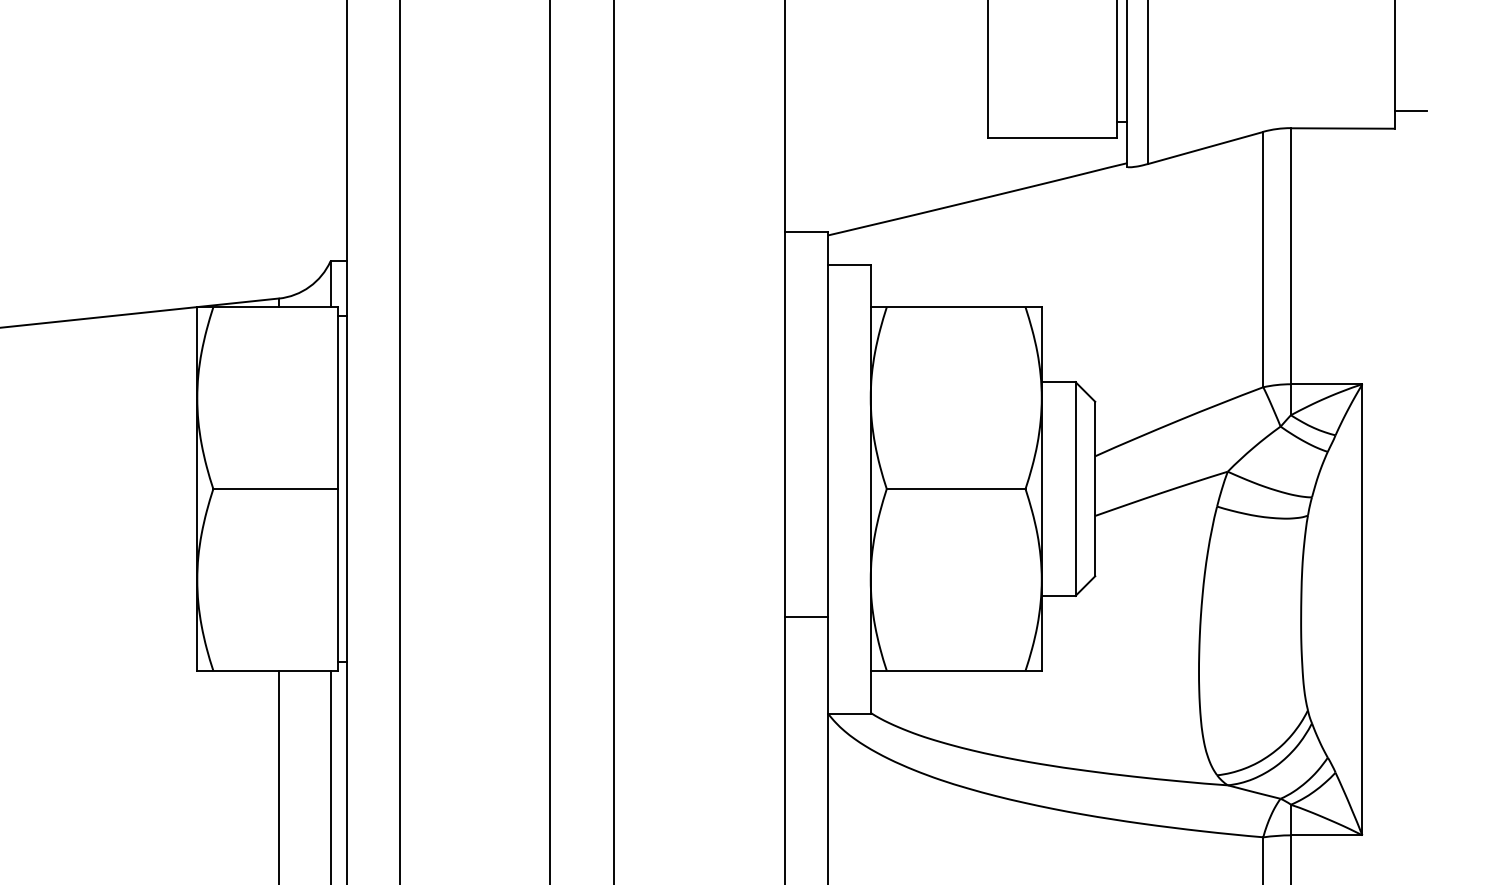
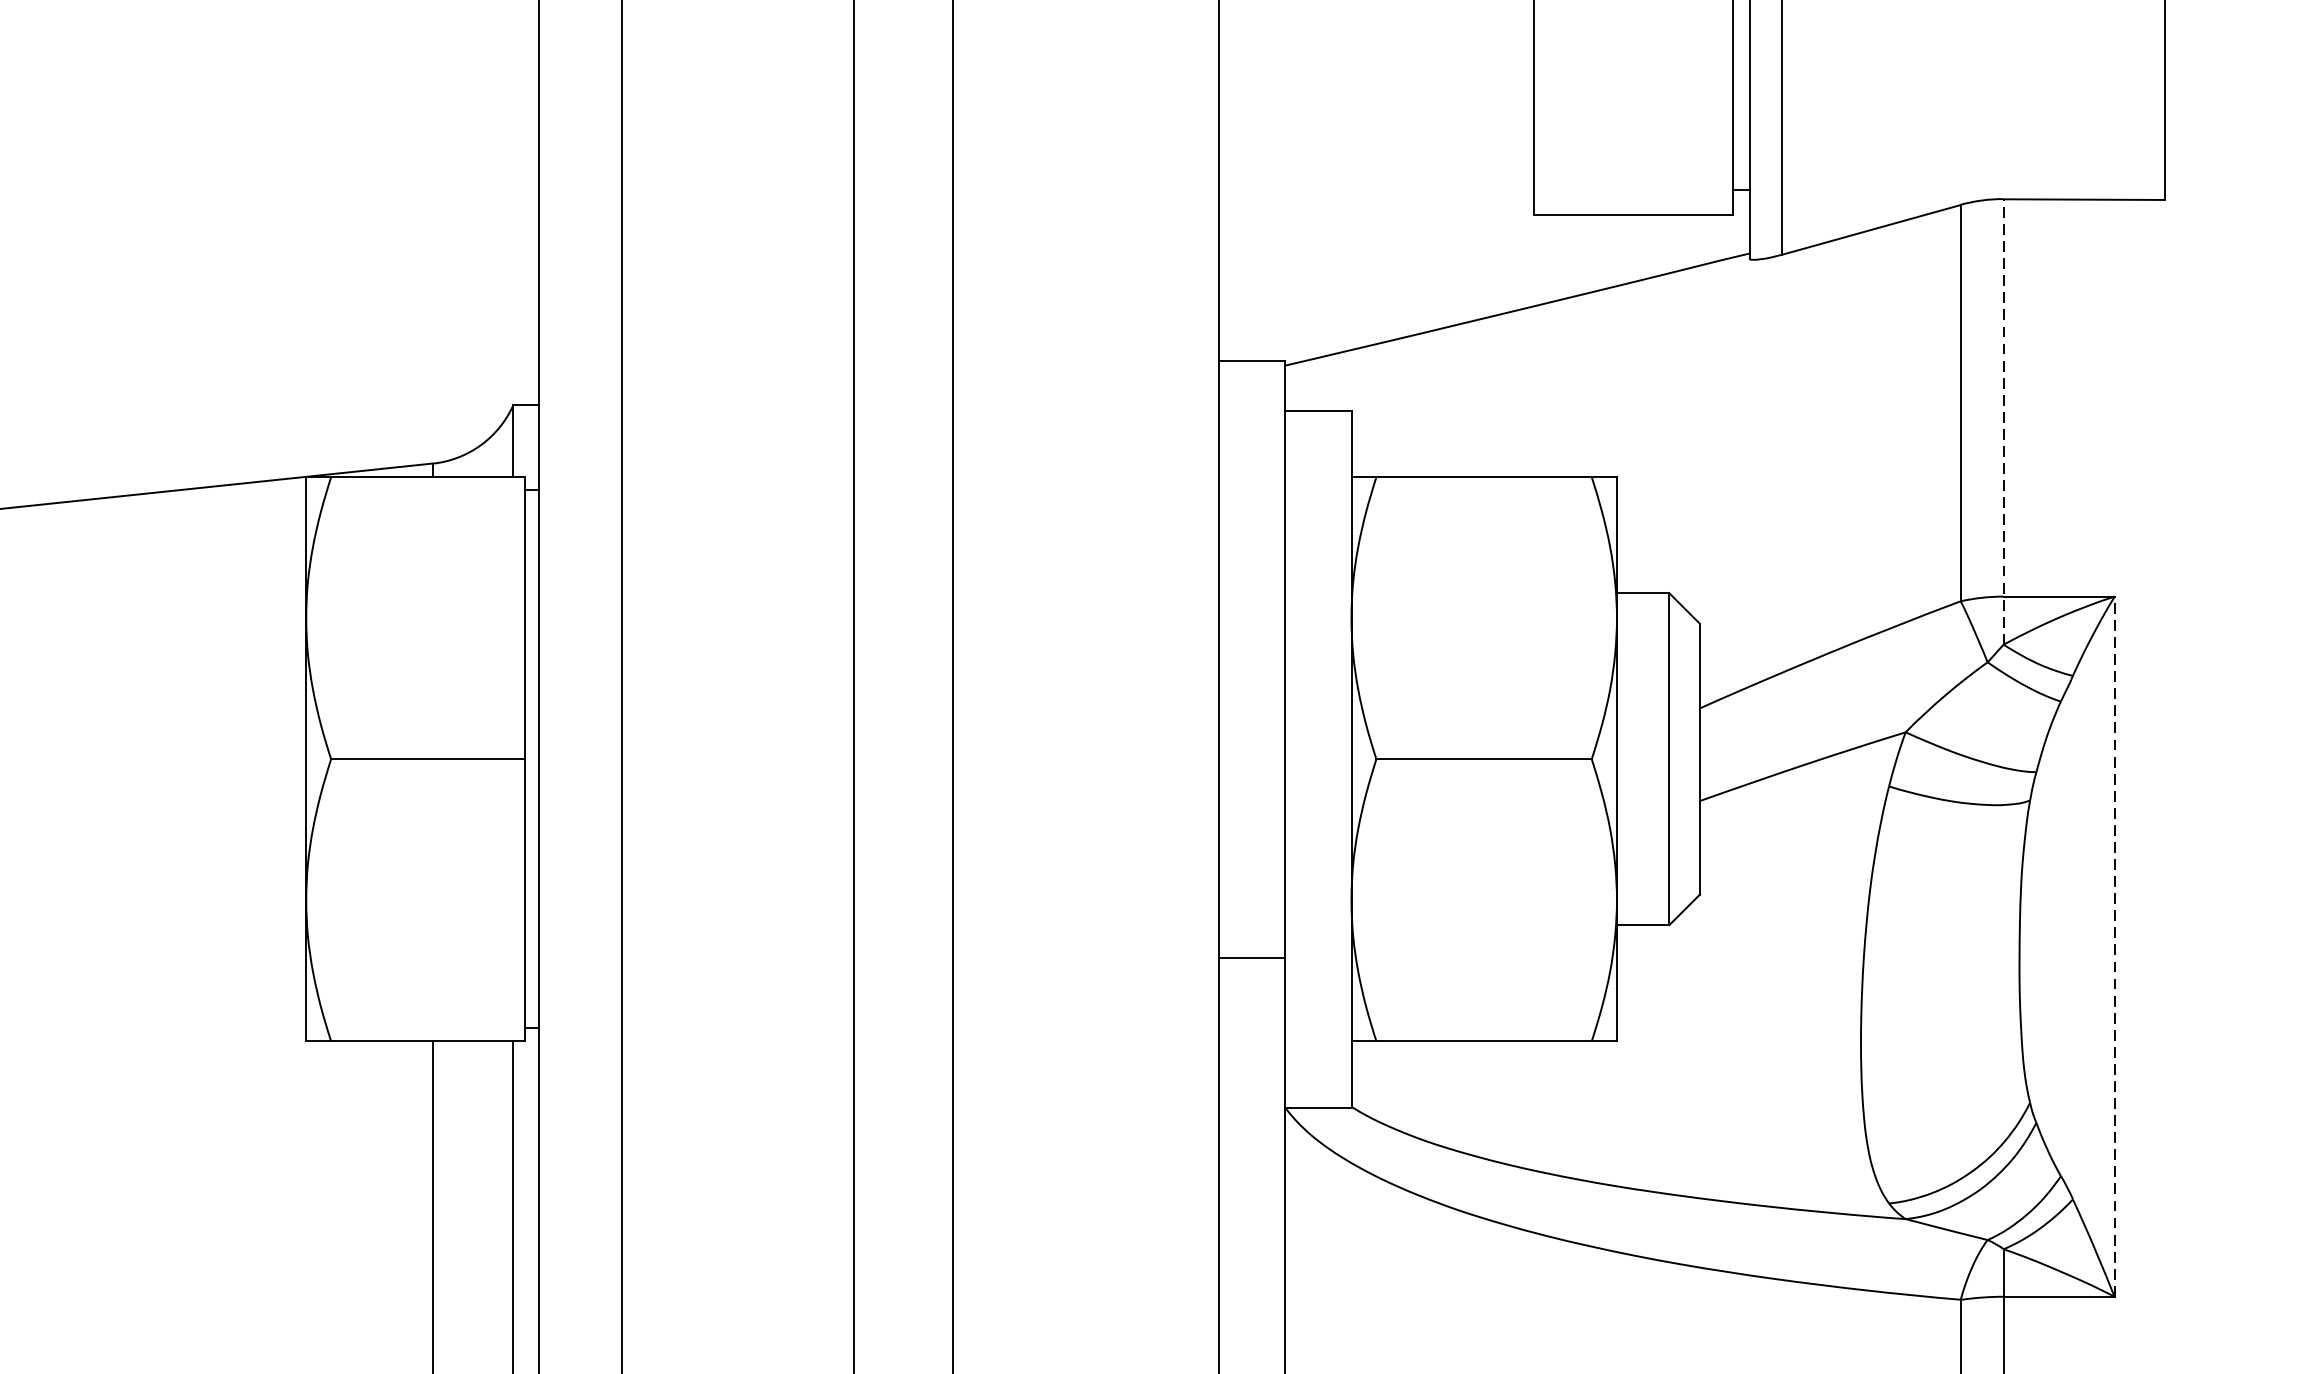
line: (1410, 111) -> (2189, 173), removed
line: (1290, 271) -> (2002, 421), solid -> dashed
line: (1362, 609) -> (2114, 946), solid -> dashed

